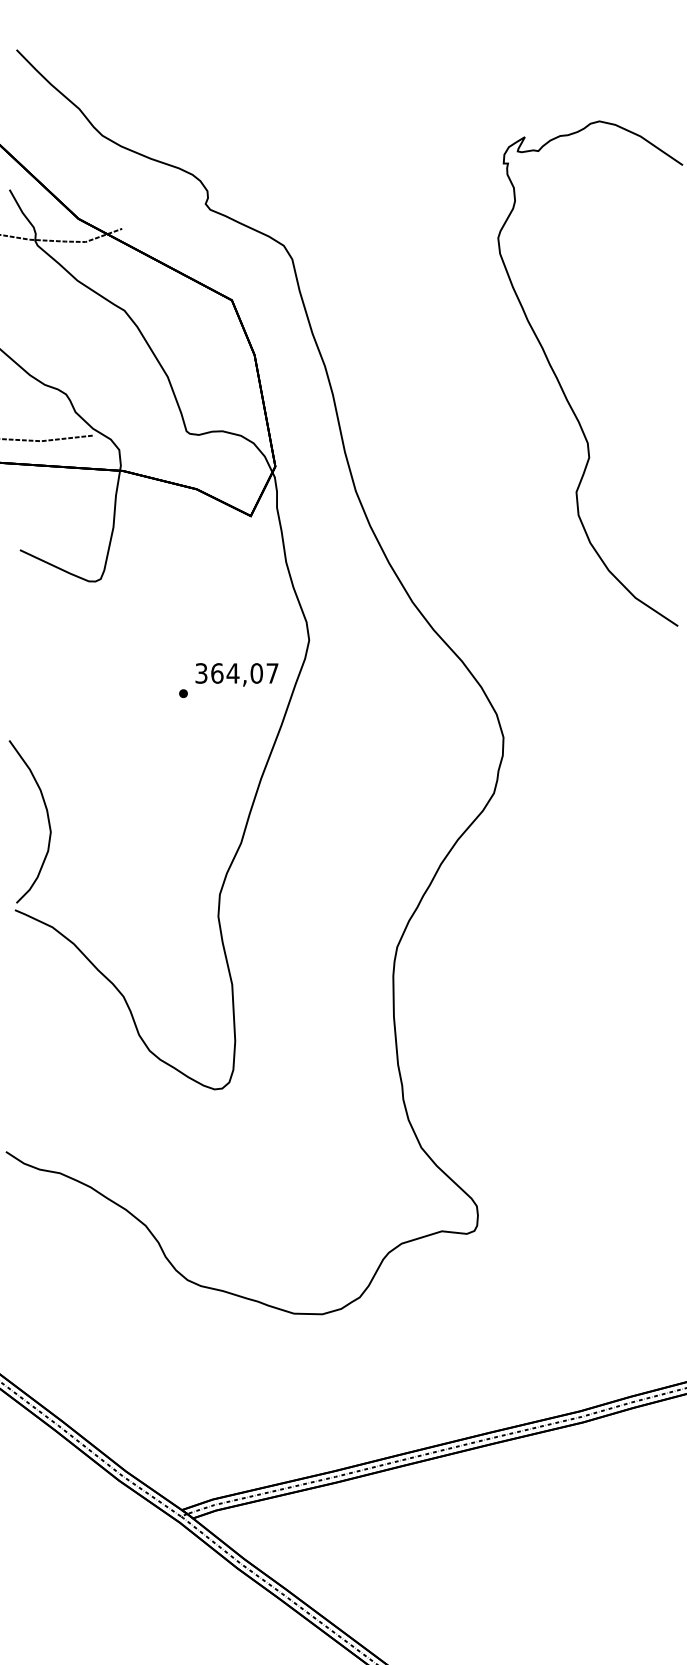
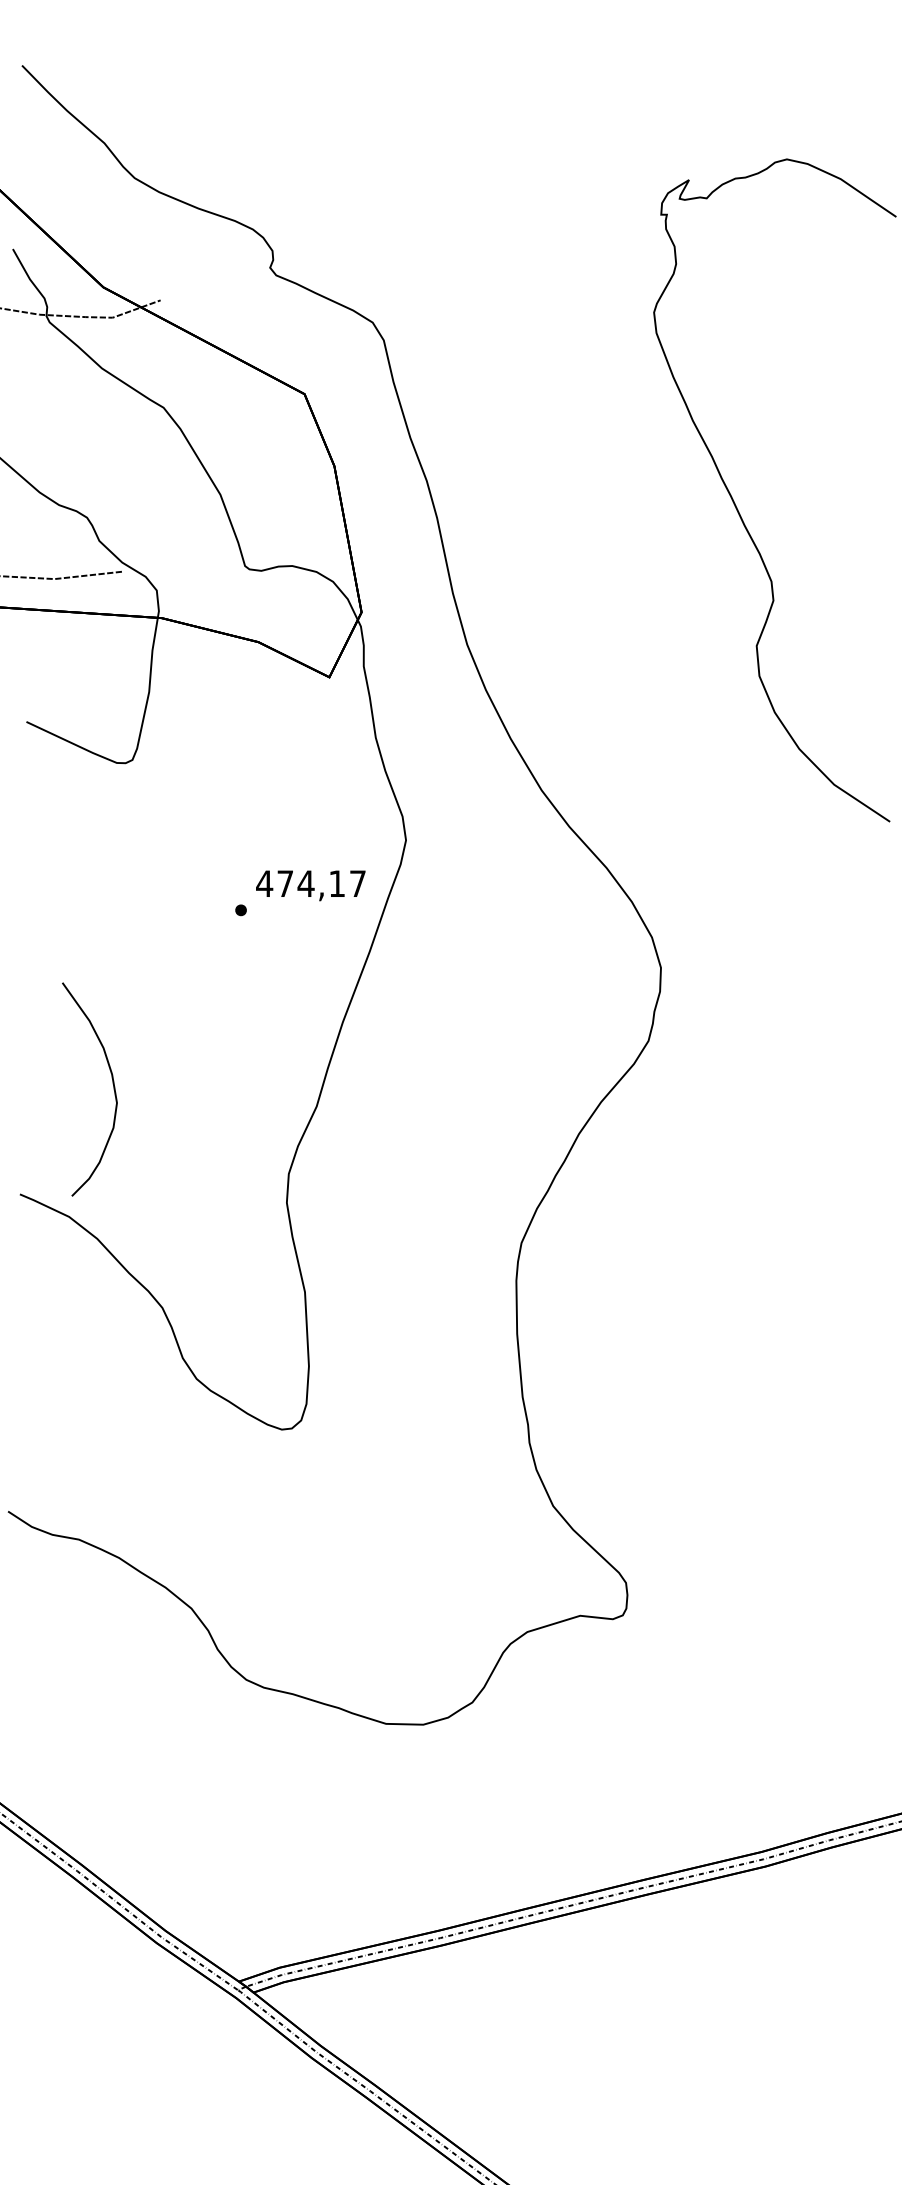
text: (228, 673) -> (300, 883), 364,07 -> 474,17
curve: (47, 818) -> (112, 1084), moved

